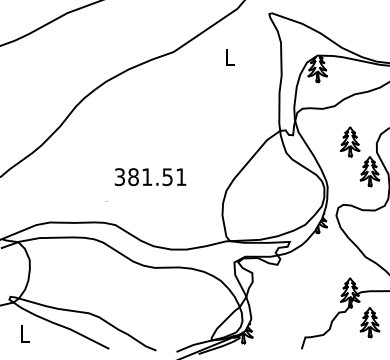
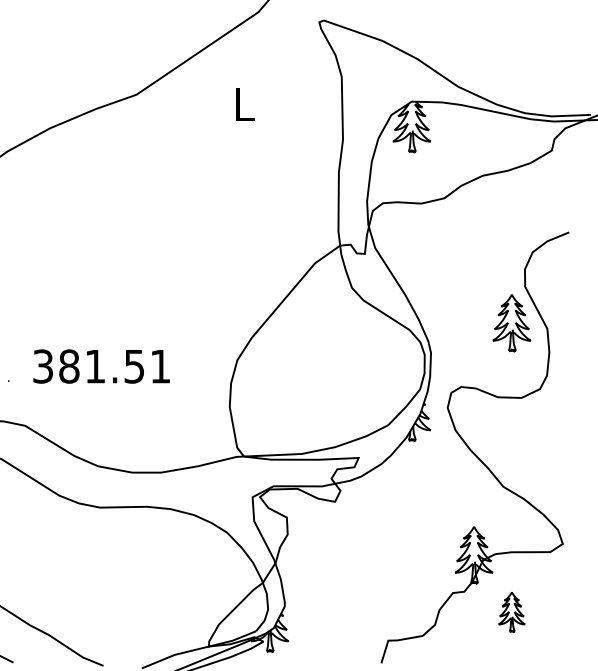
part: (350, 141) -> (474, 265), removed
text: (150, 177) -> (101, 367), moved
part: (369, 322) -> (510, 612), size x0.7

